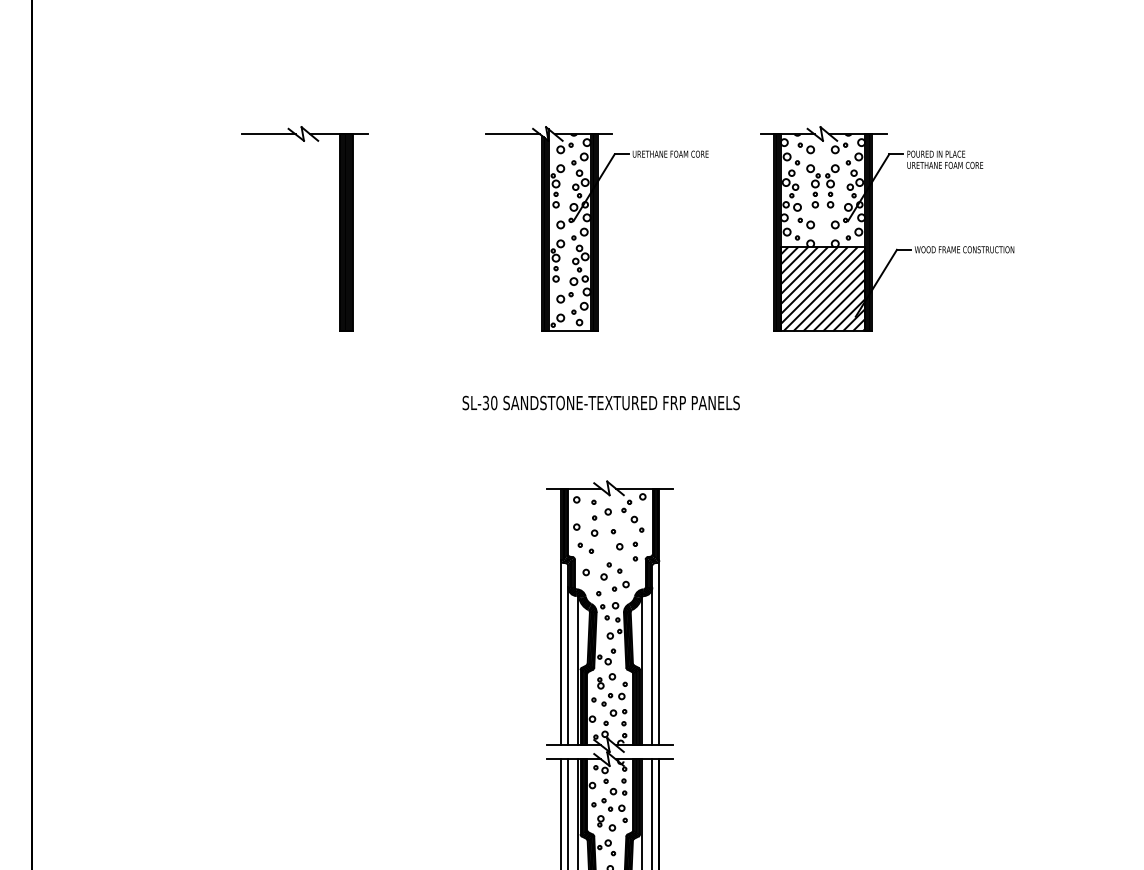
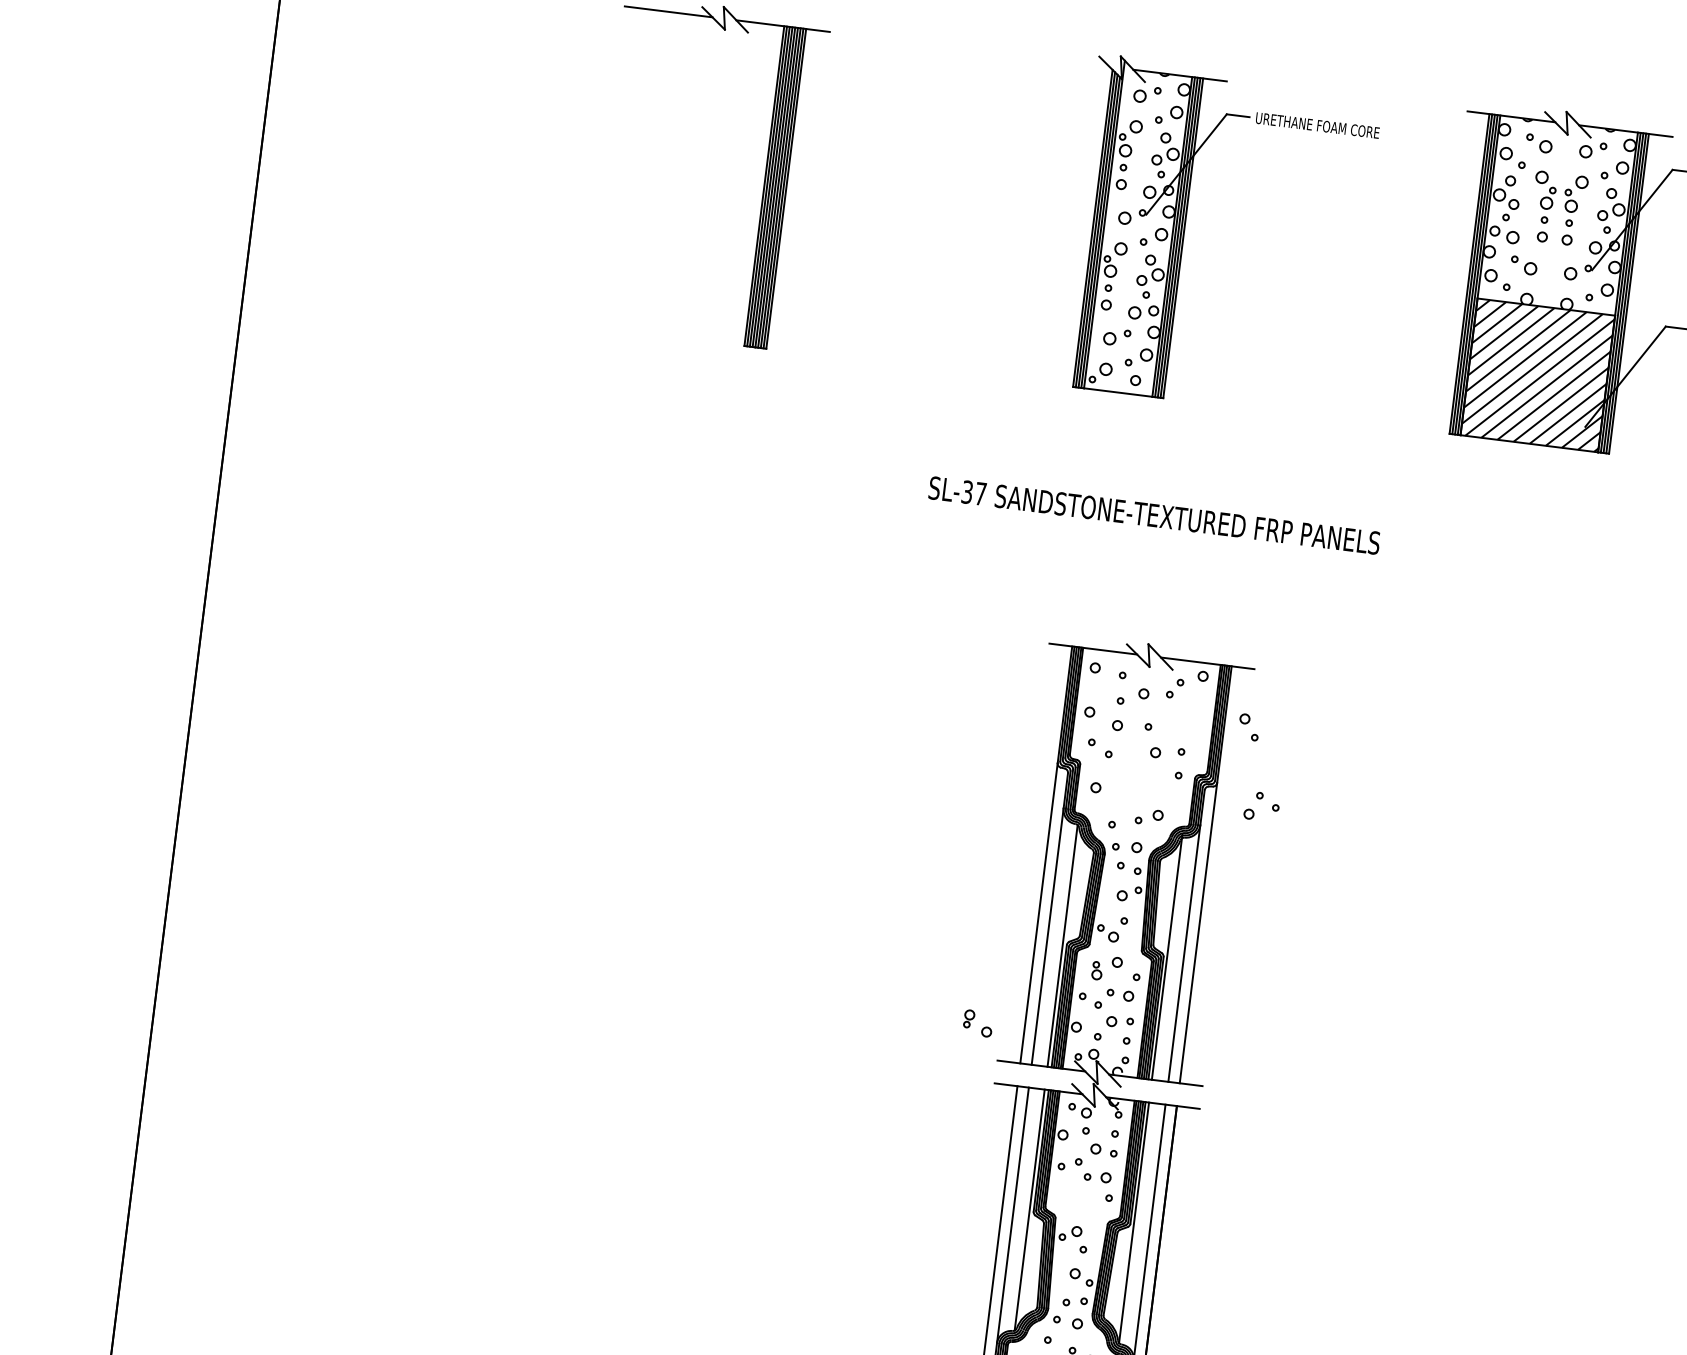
line: (512, 134) -> (1064, 61), removed
text: (494, 402) -> (981, 493), SL-30 -> SL-37
part: (637, 523) -> (1249, 726), moved
part: (611, 571) -> (1262, 806), moved
part: (606, 823) -> (977, 1023), moved

